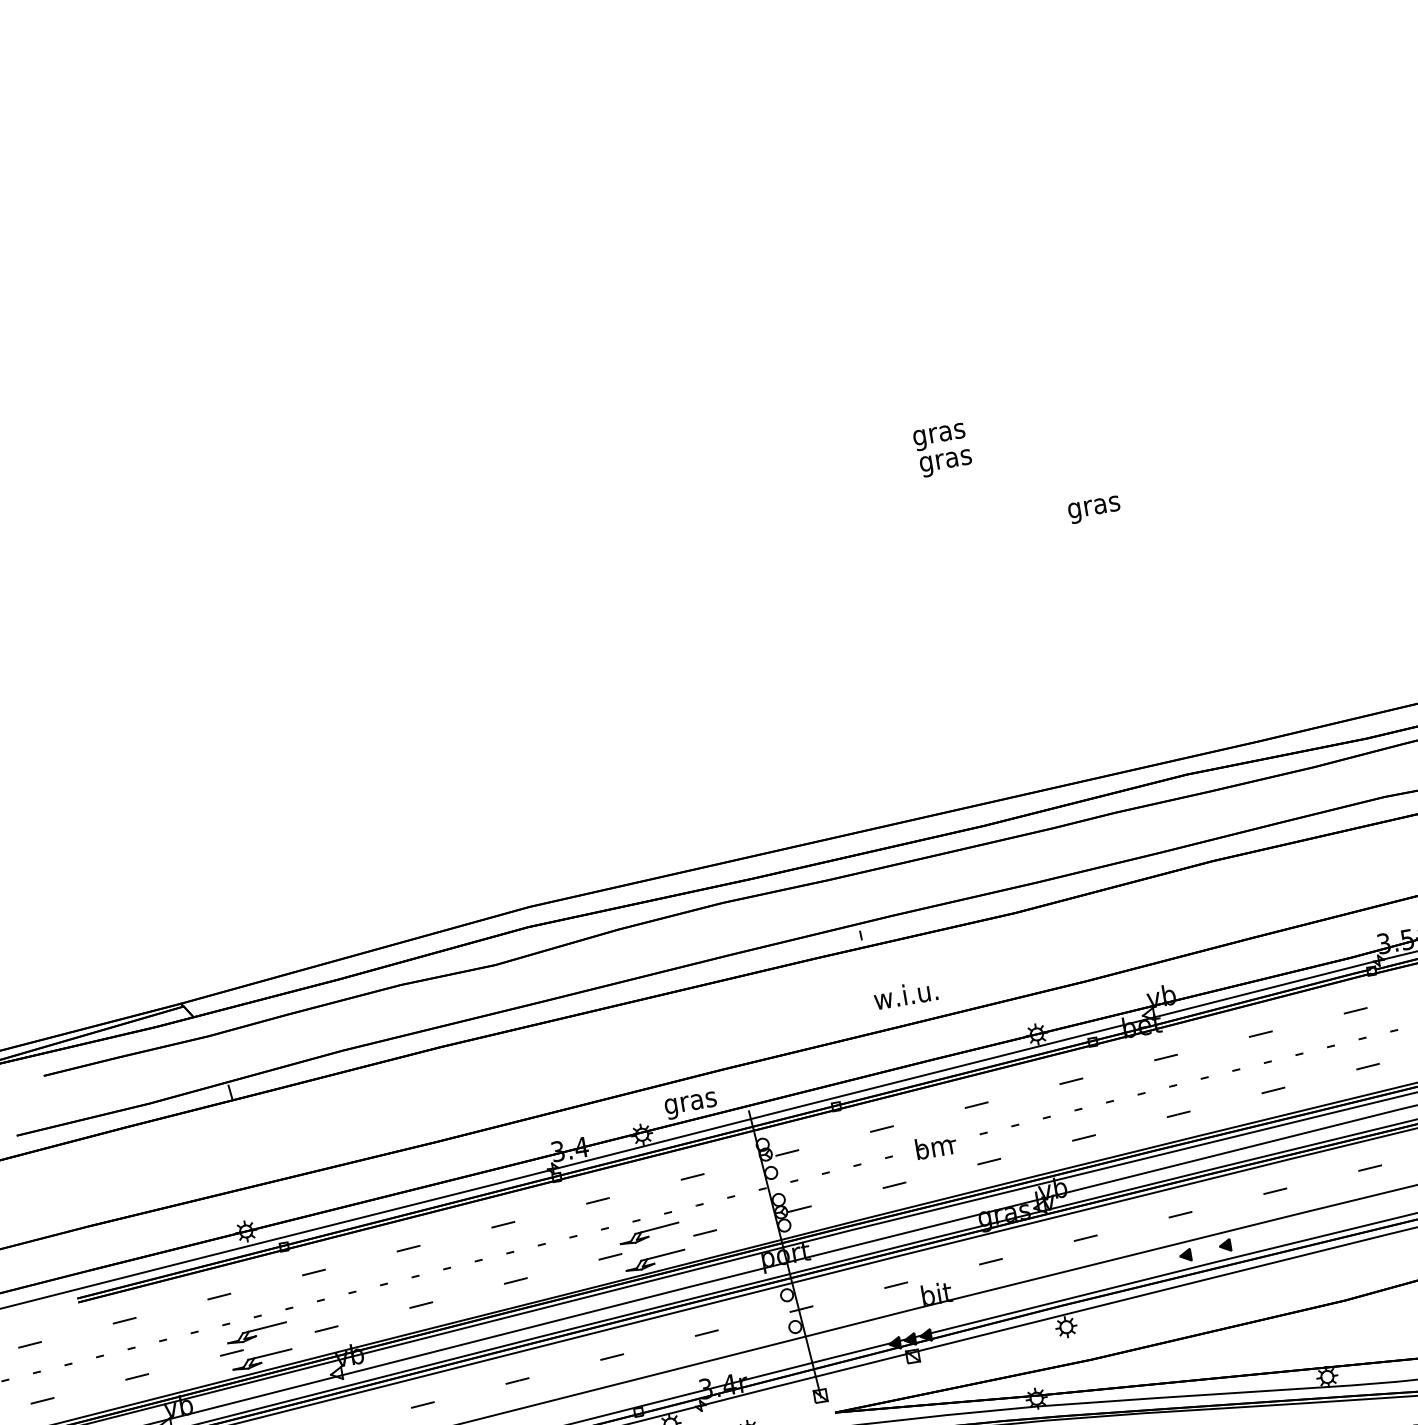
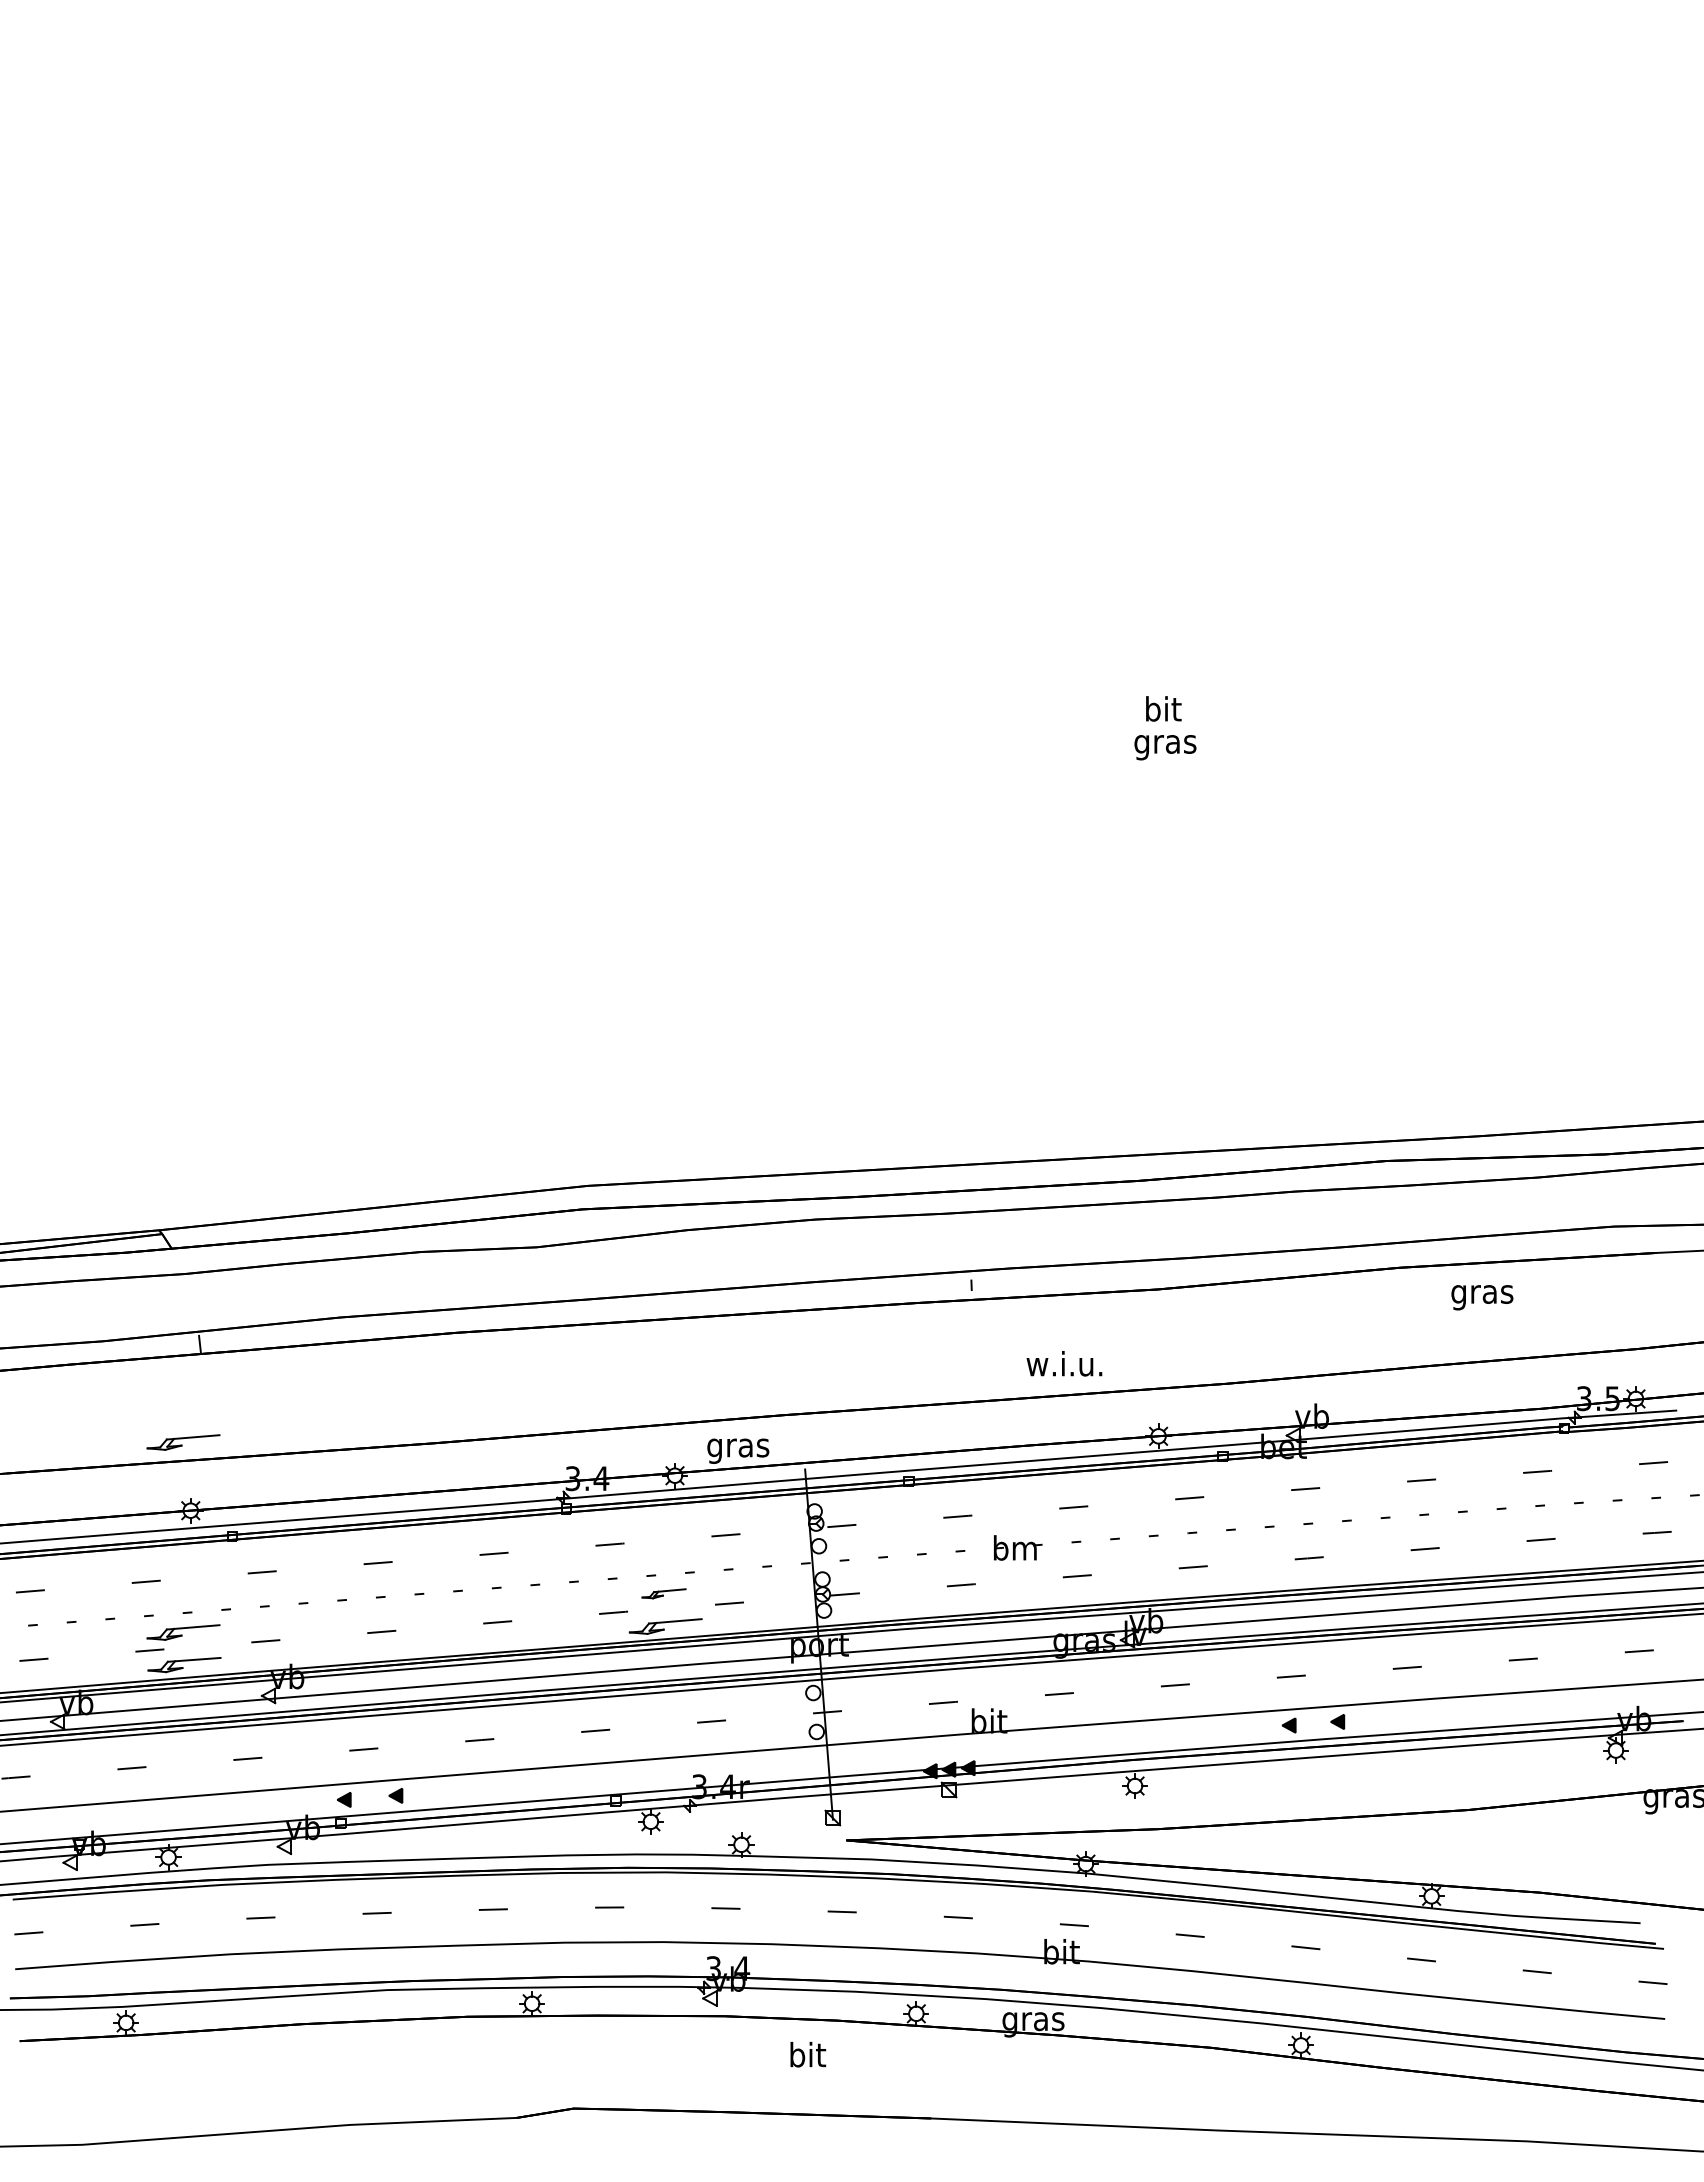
text: (938, 434) -> (1162, 712), gras -> bit
text: (1094, 509) -> (1482, 1297), moved
text: (905, 994) -> (1064, 1363), moved
part: (230, 1176) -> (183, 1442), added
part: (649, 1233) -> (663, 1593), size x0.6

